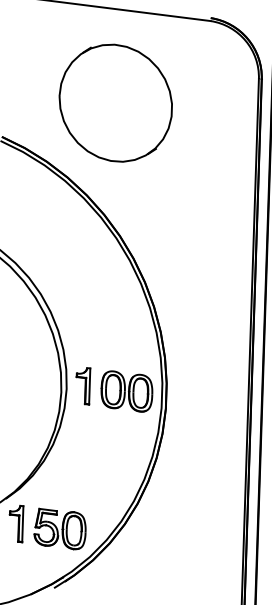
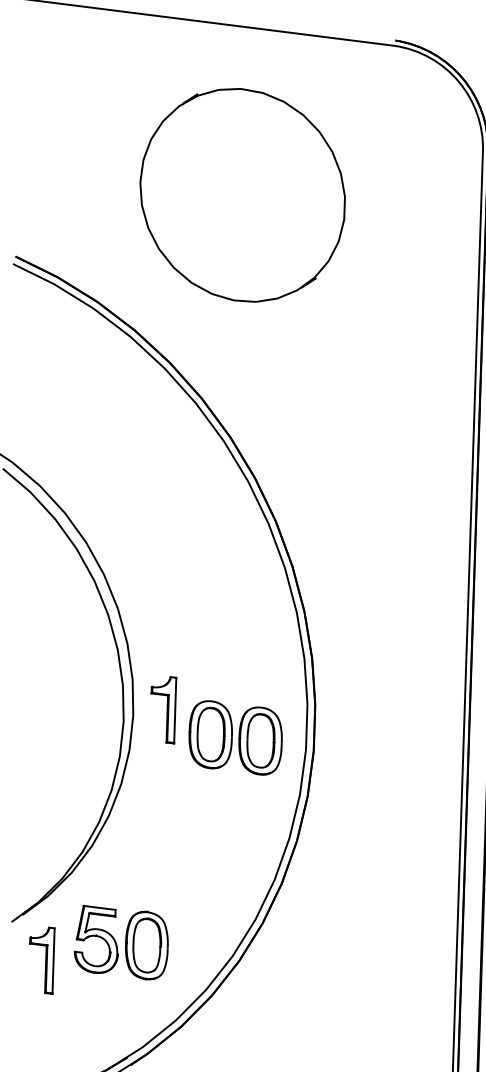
part: (115, 102) -> (242, 194), moved
part: (126, 391) -> (234, 737), moved
part: (59, 528) -> (120, 941), moved

